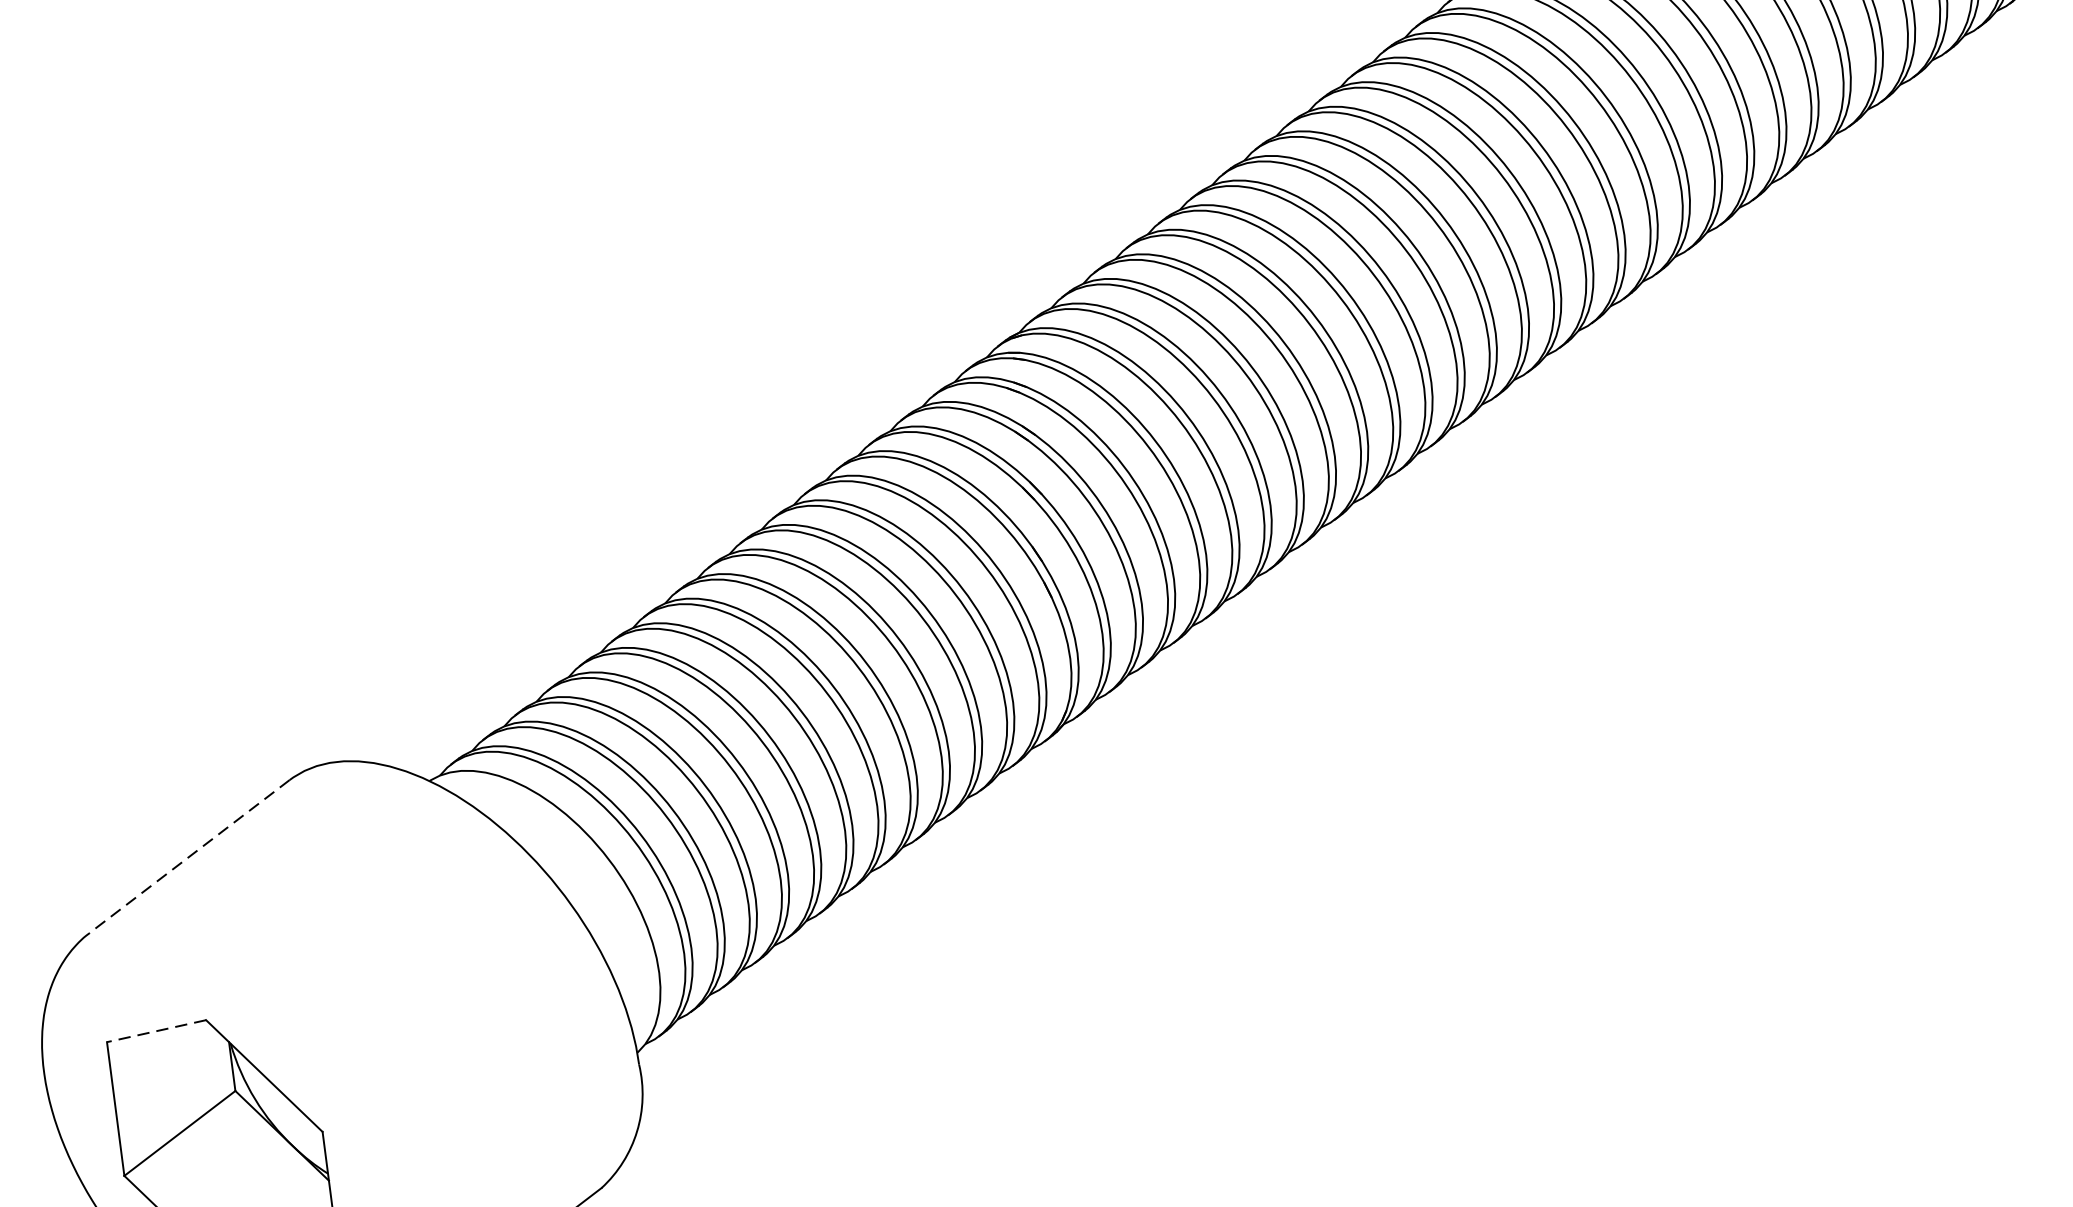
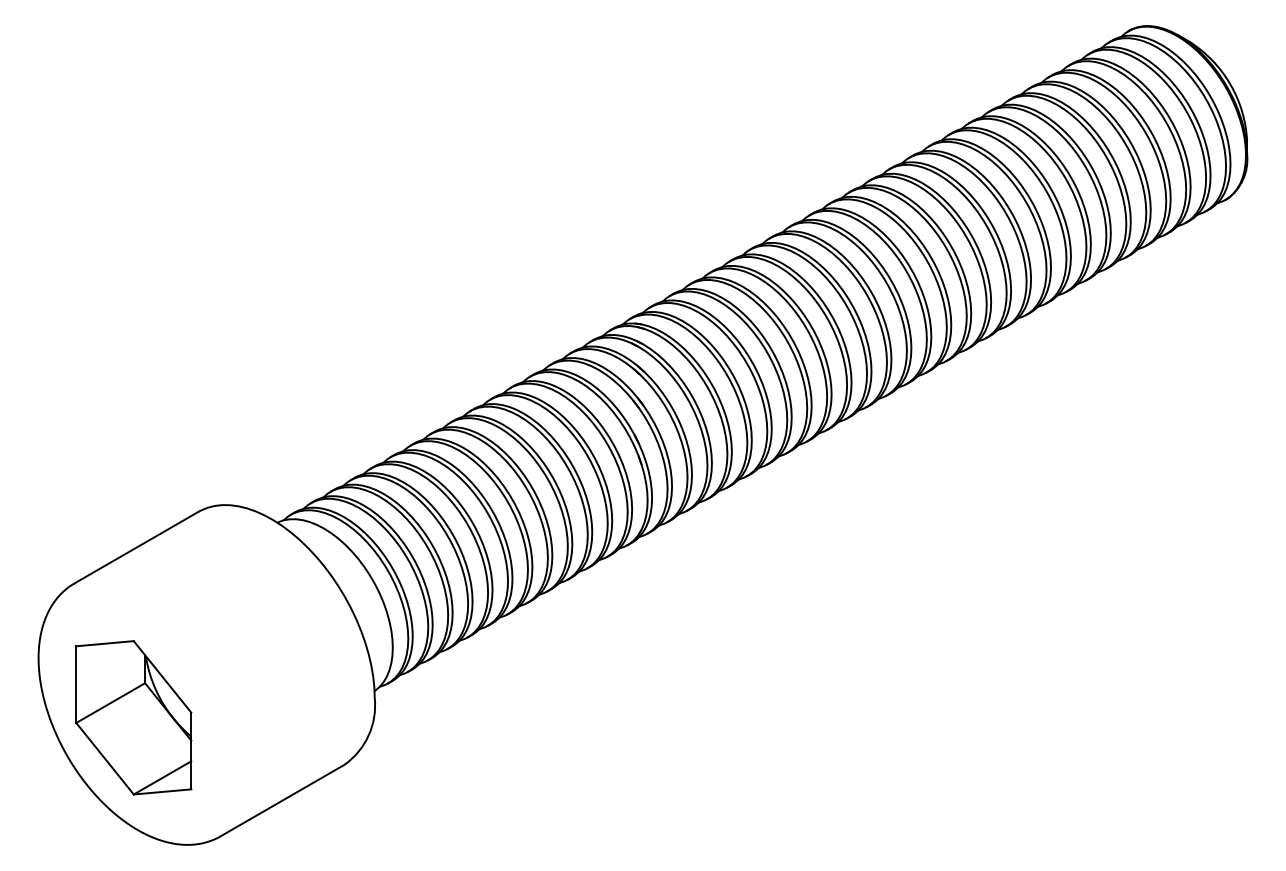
line: (189, 856) -> (136, 547), dashed -> solid
line: (157, 1030) -> (105, 643), dashed -> solid

